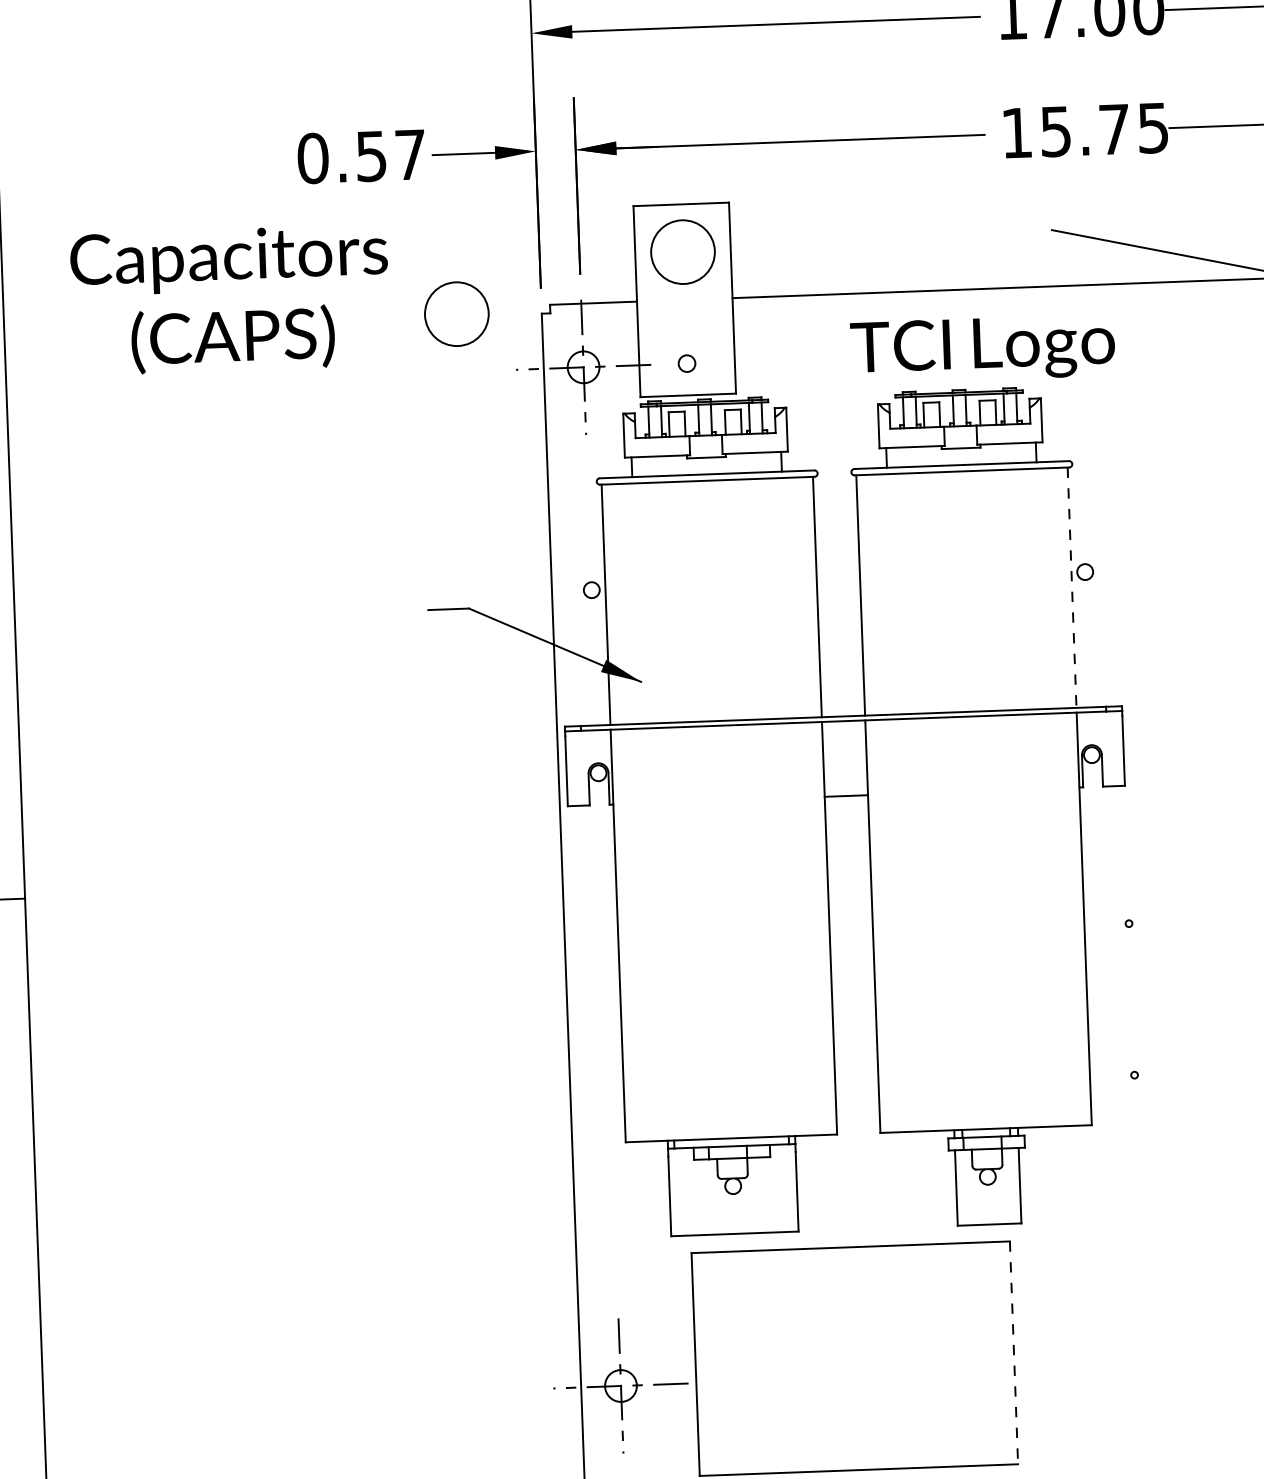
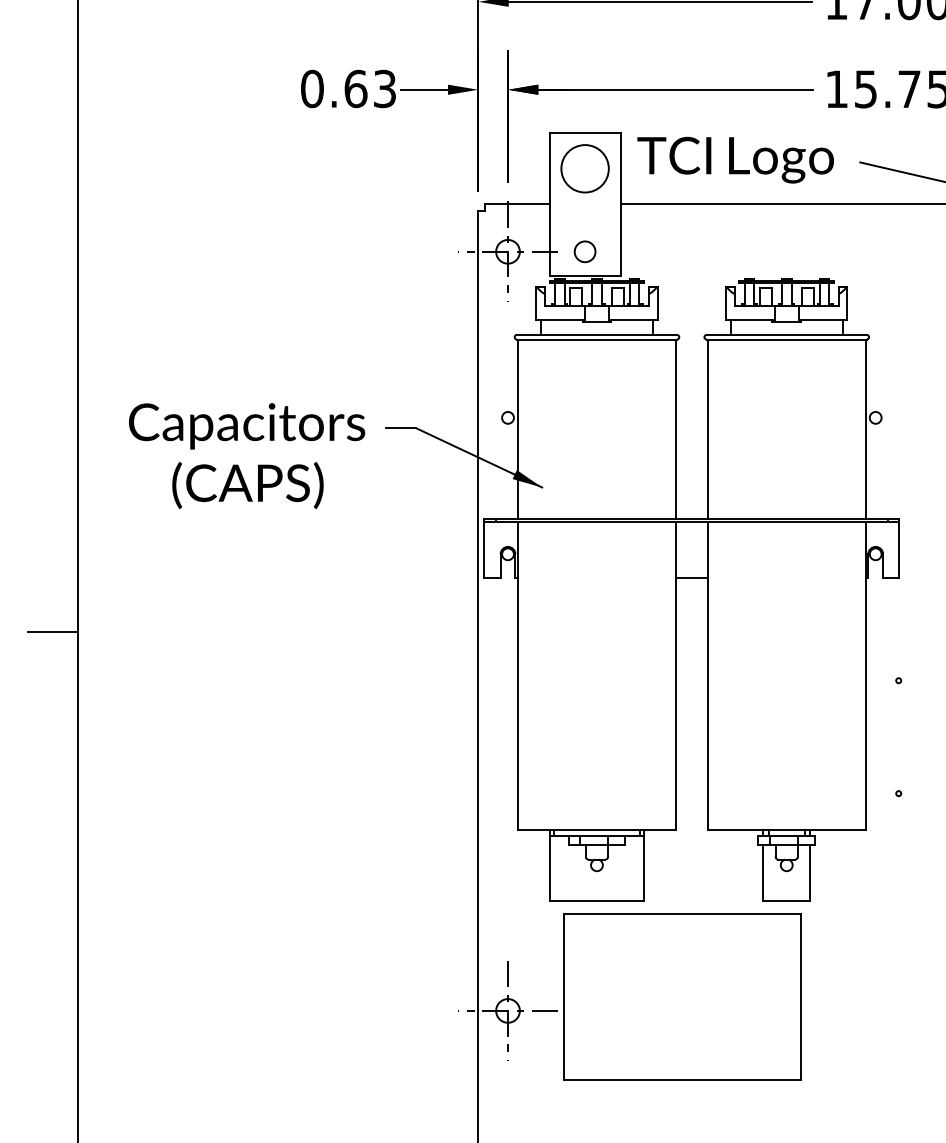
text: (389, 155) -> (369, 88), 0.57 -> 0.63
text: (231, 299) -> (247, 455), moved
circle: (456, 313) -> (414, 208), removed
text: (982, 348) -> (735, 159), moved
circle: (686, 363) -> (584, 251), size x1.67
line: (1072, 588) -> (865, 429), dashed -> solid
line: (1014, 1353) -> (801, 997), dashed -> solid

